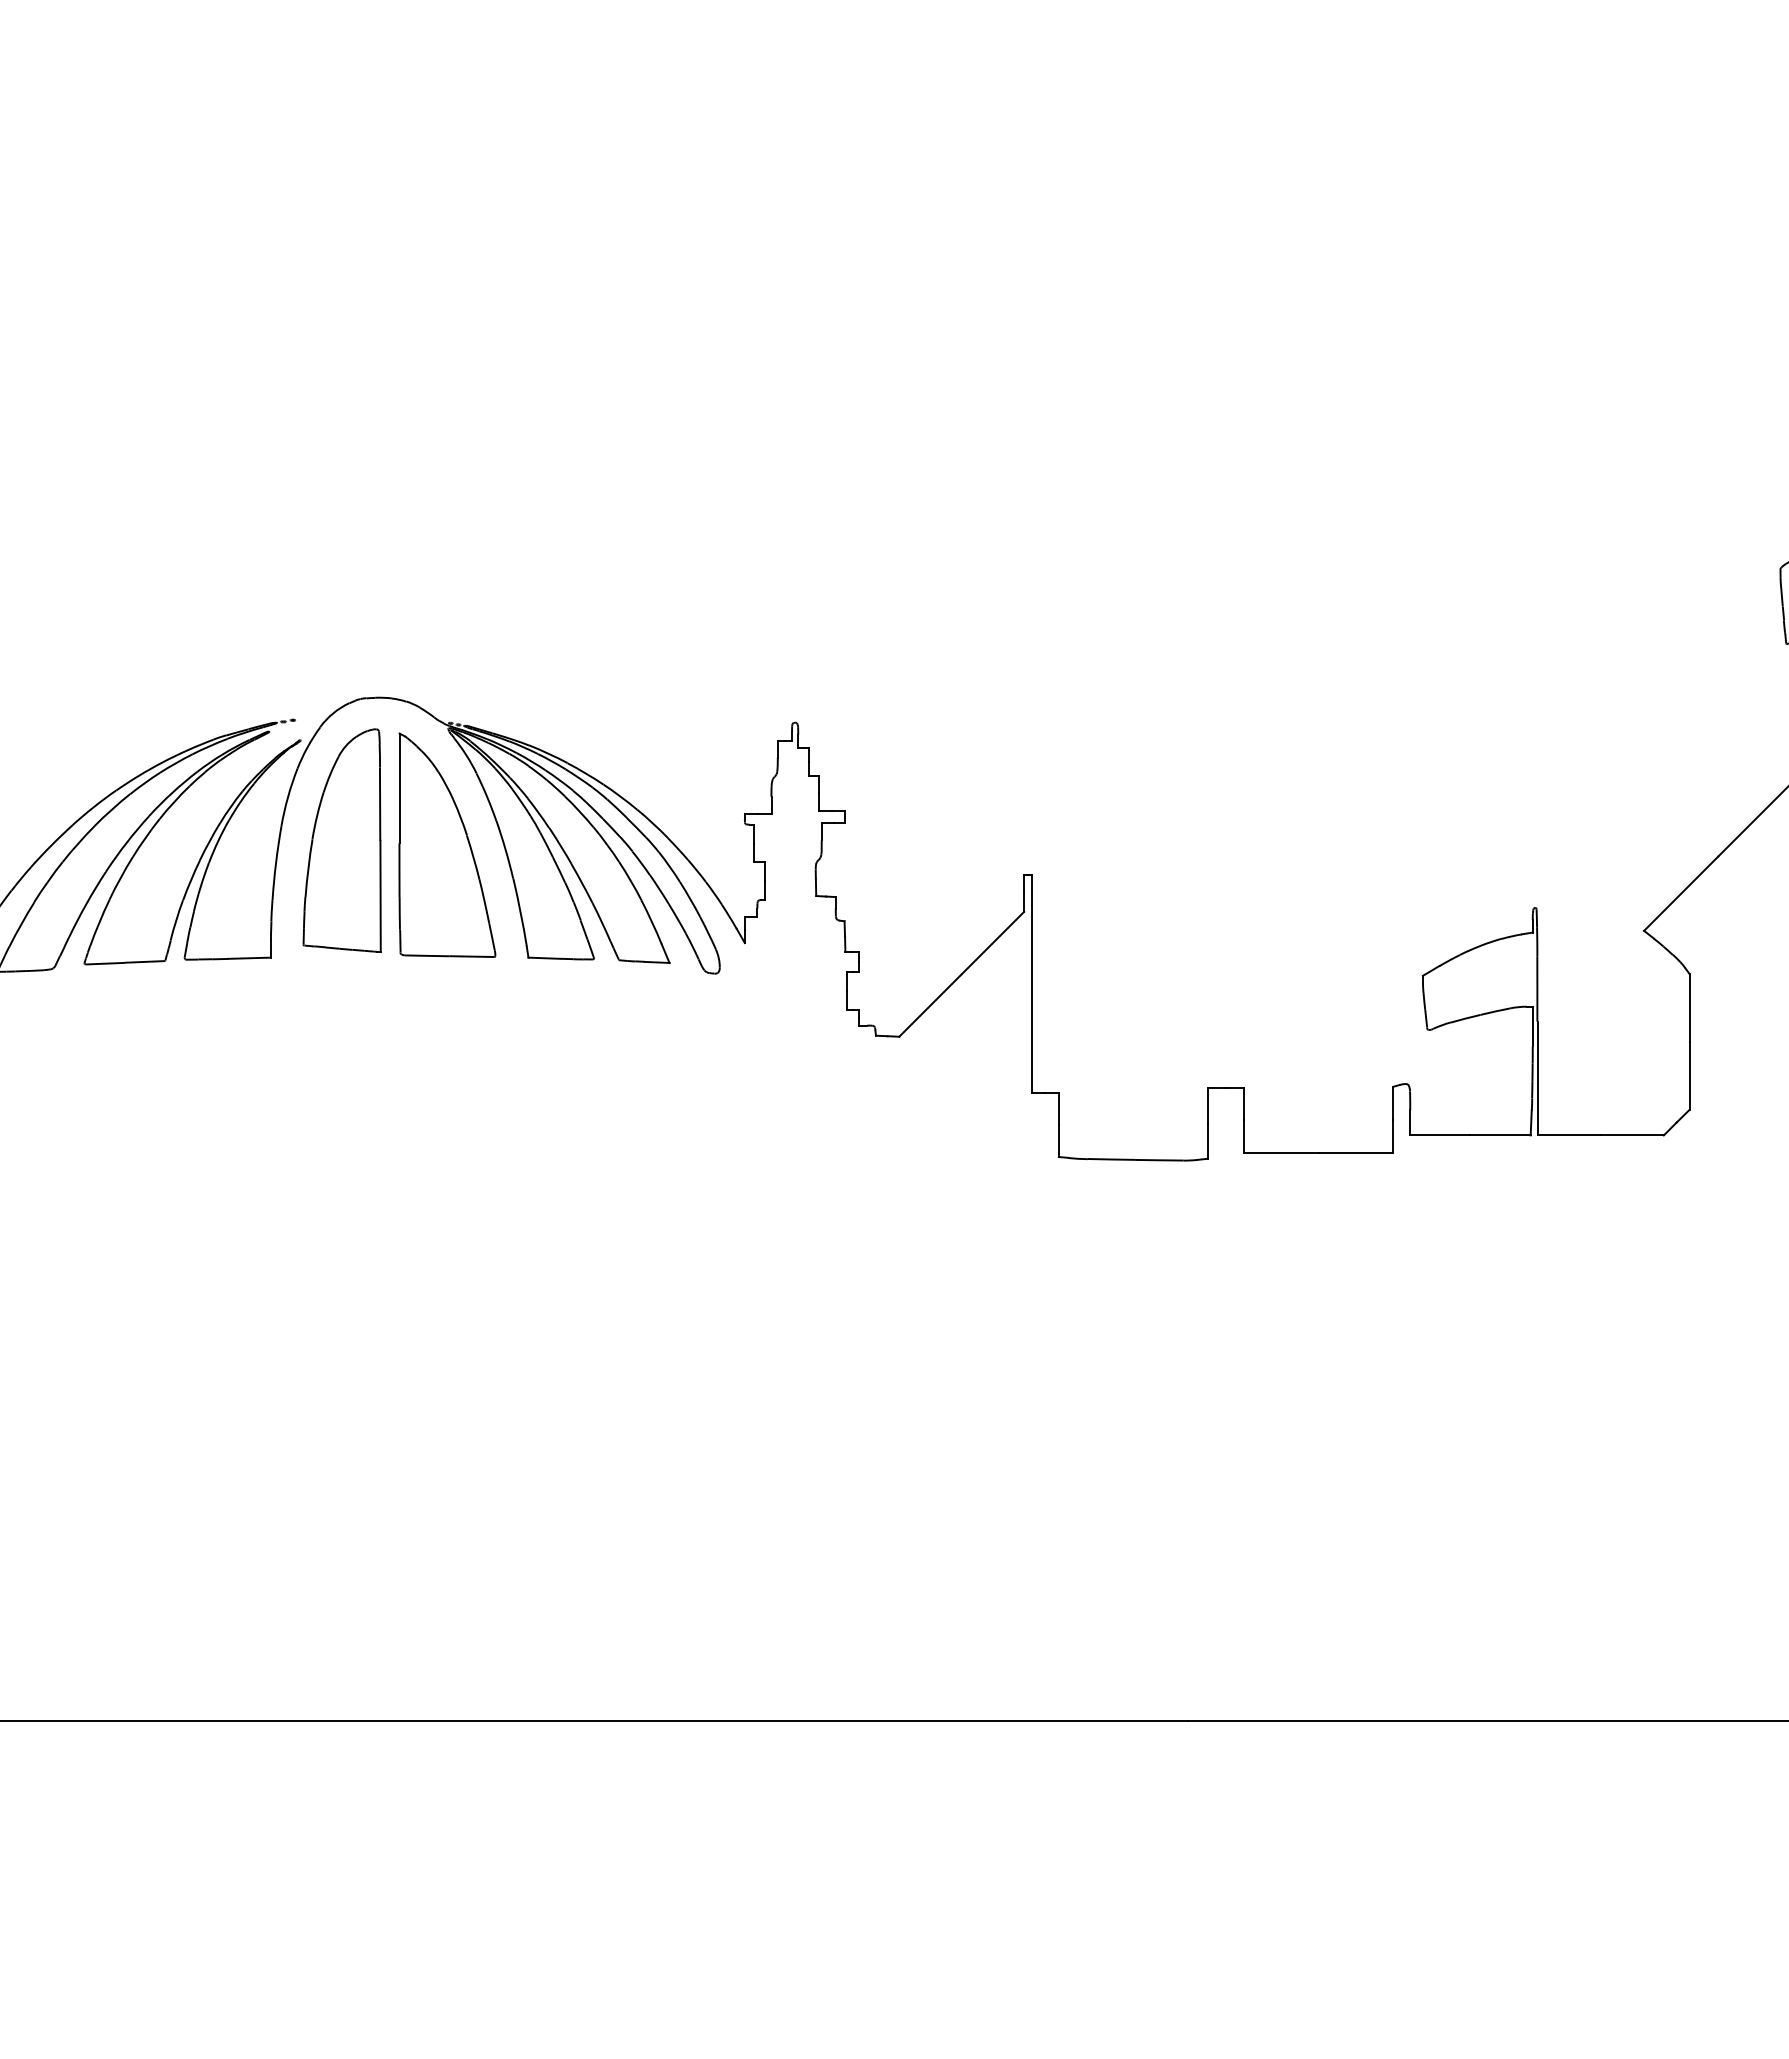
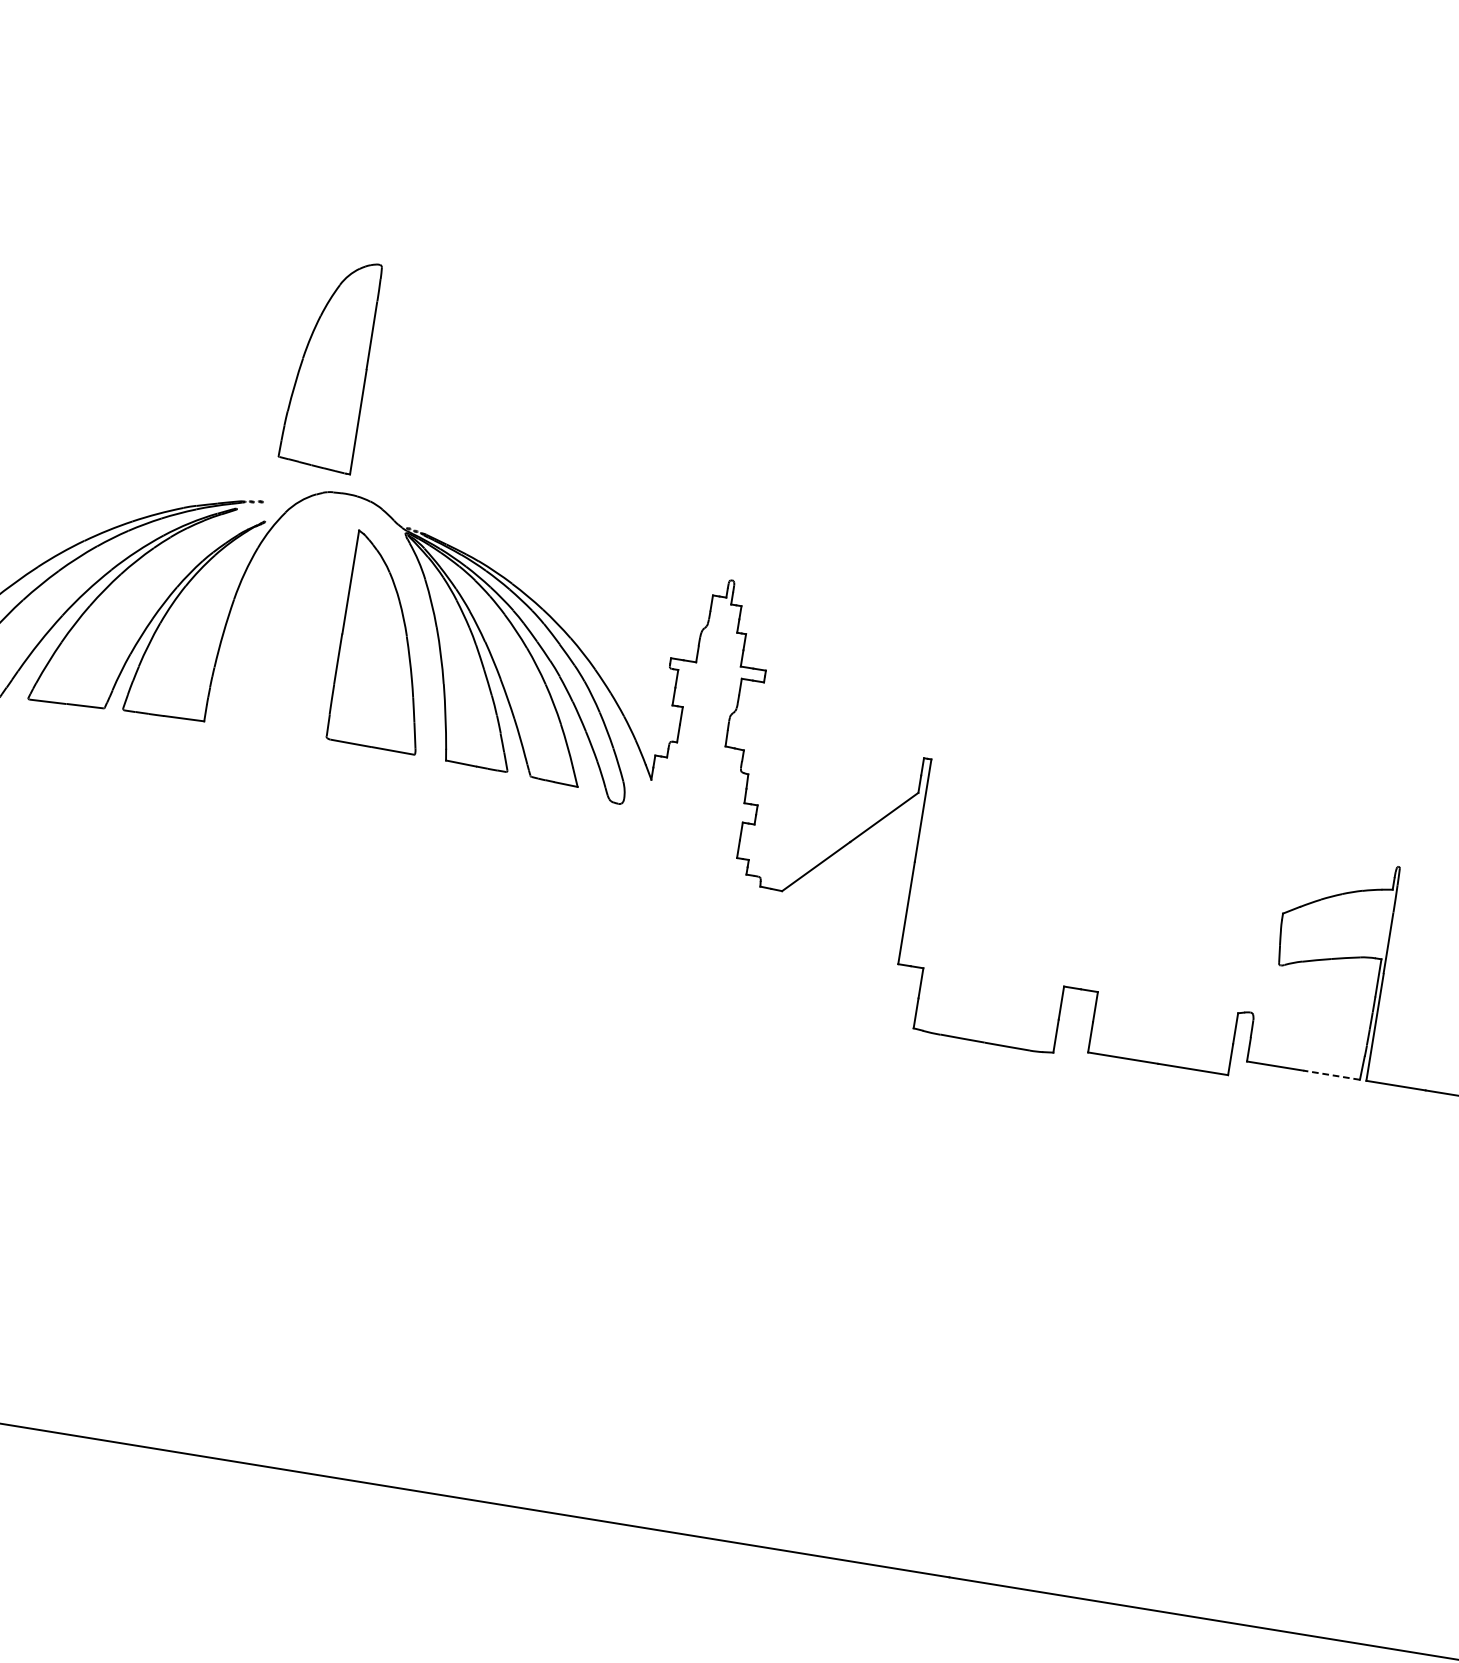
part: (341, 840) -> (330, 363), moved
line: (1500, 1135) -> (1331, 1075), solid -> dashed

